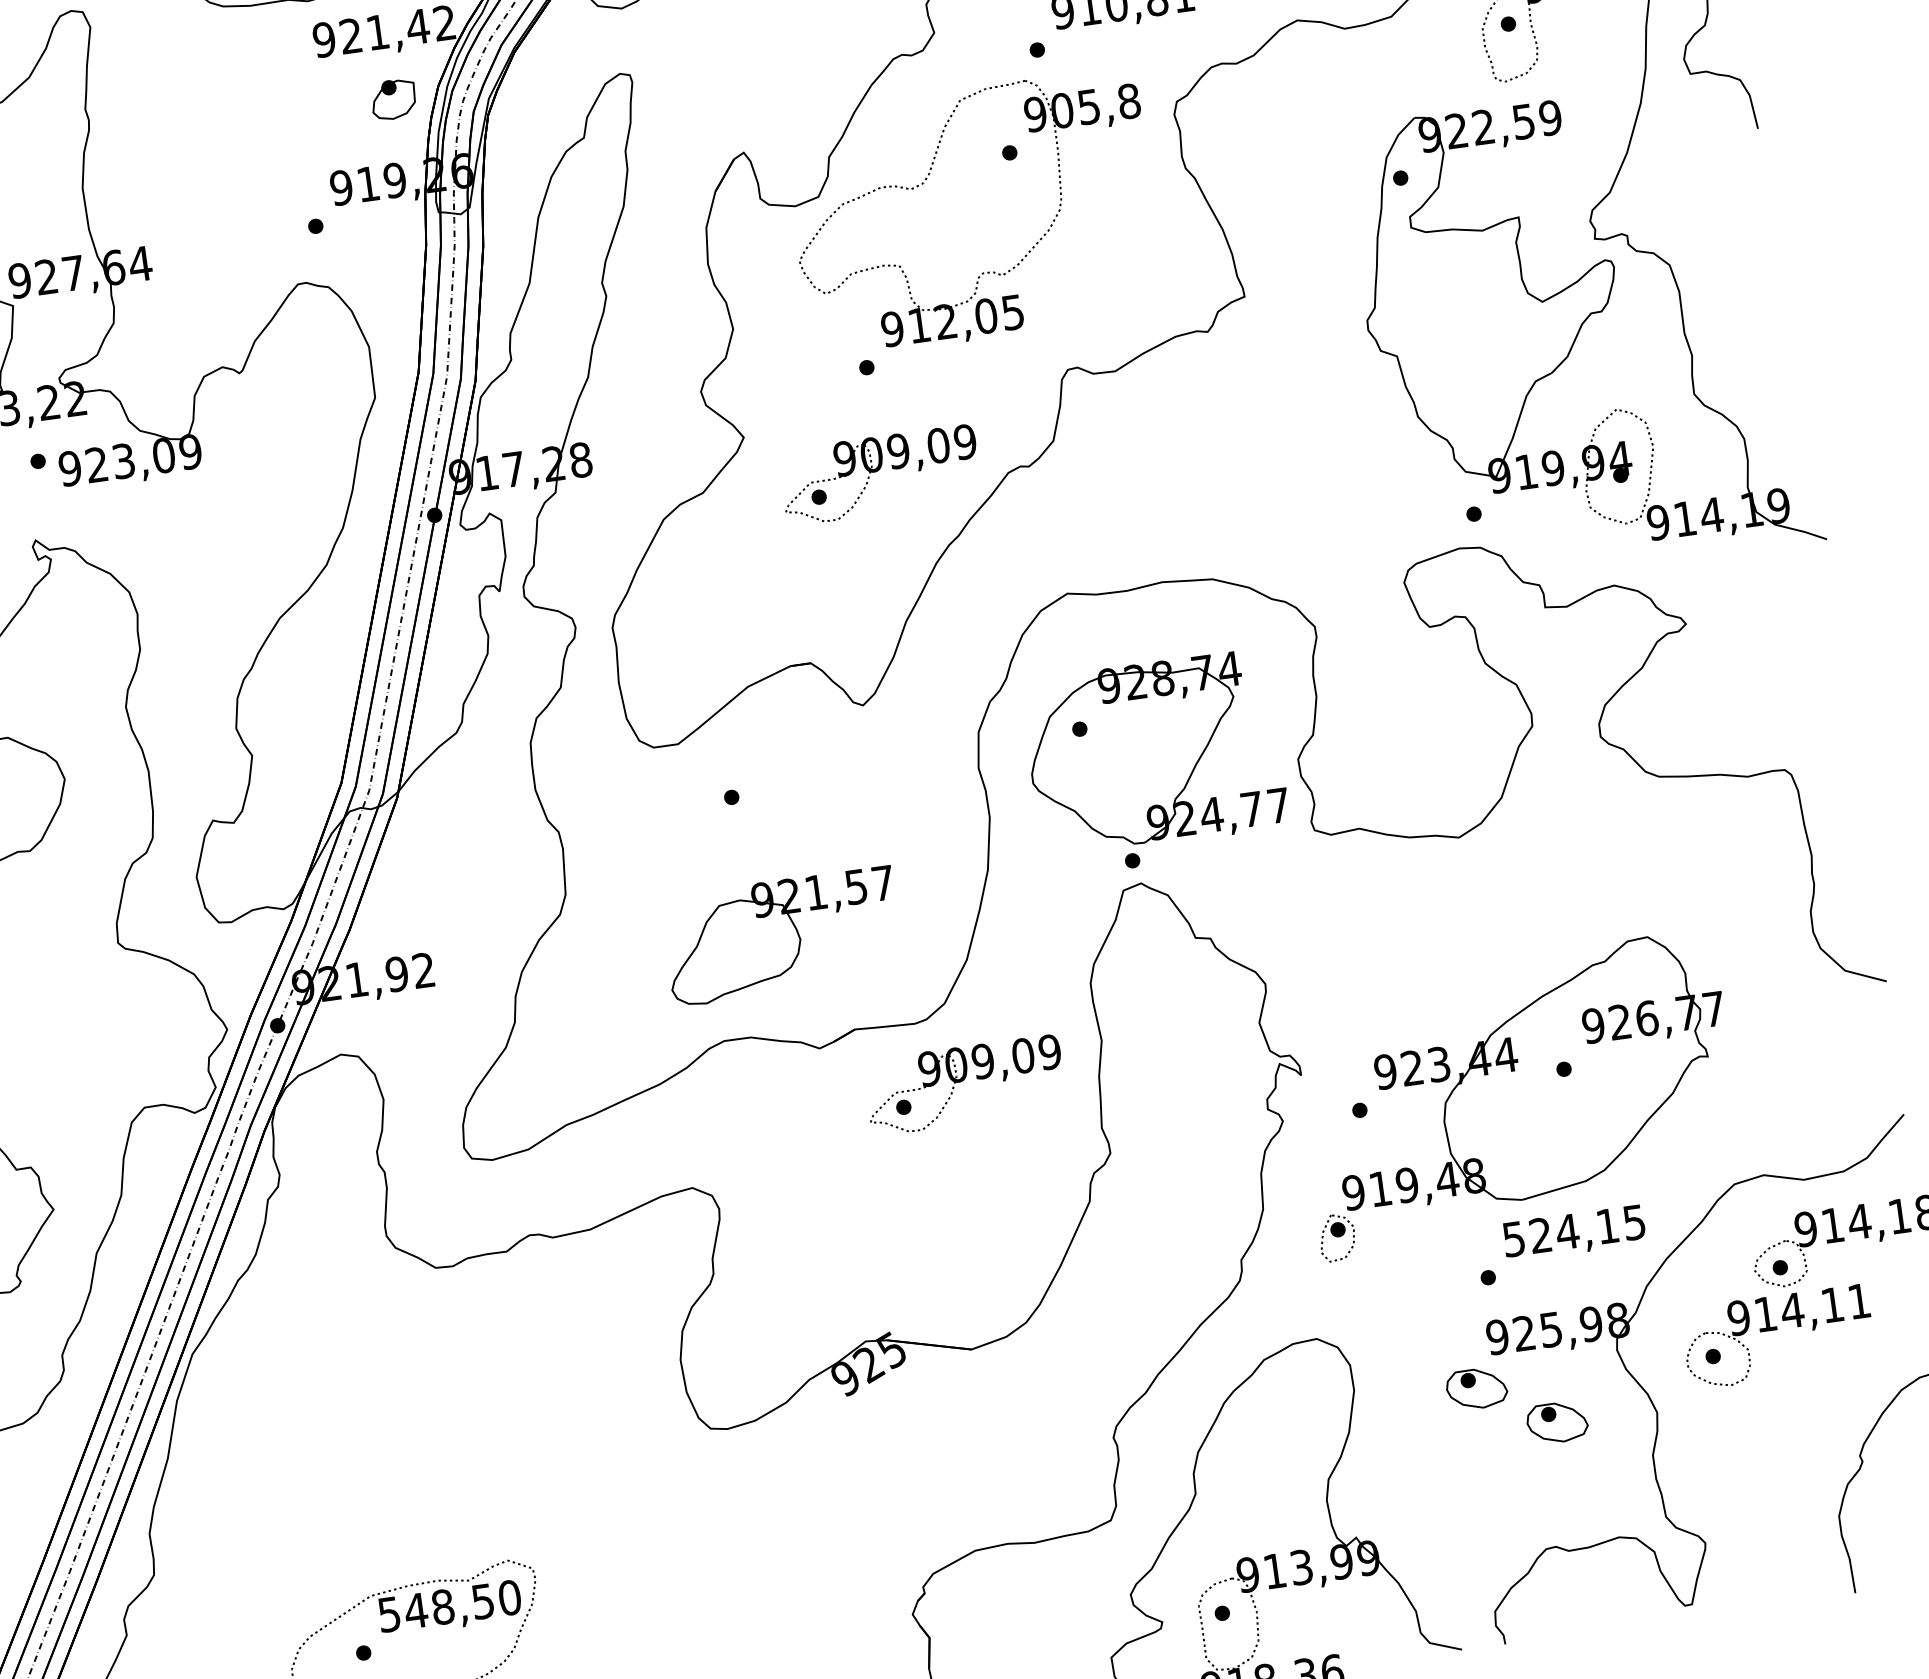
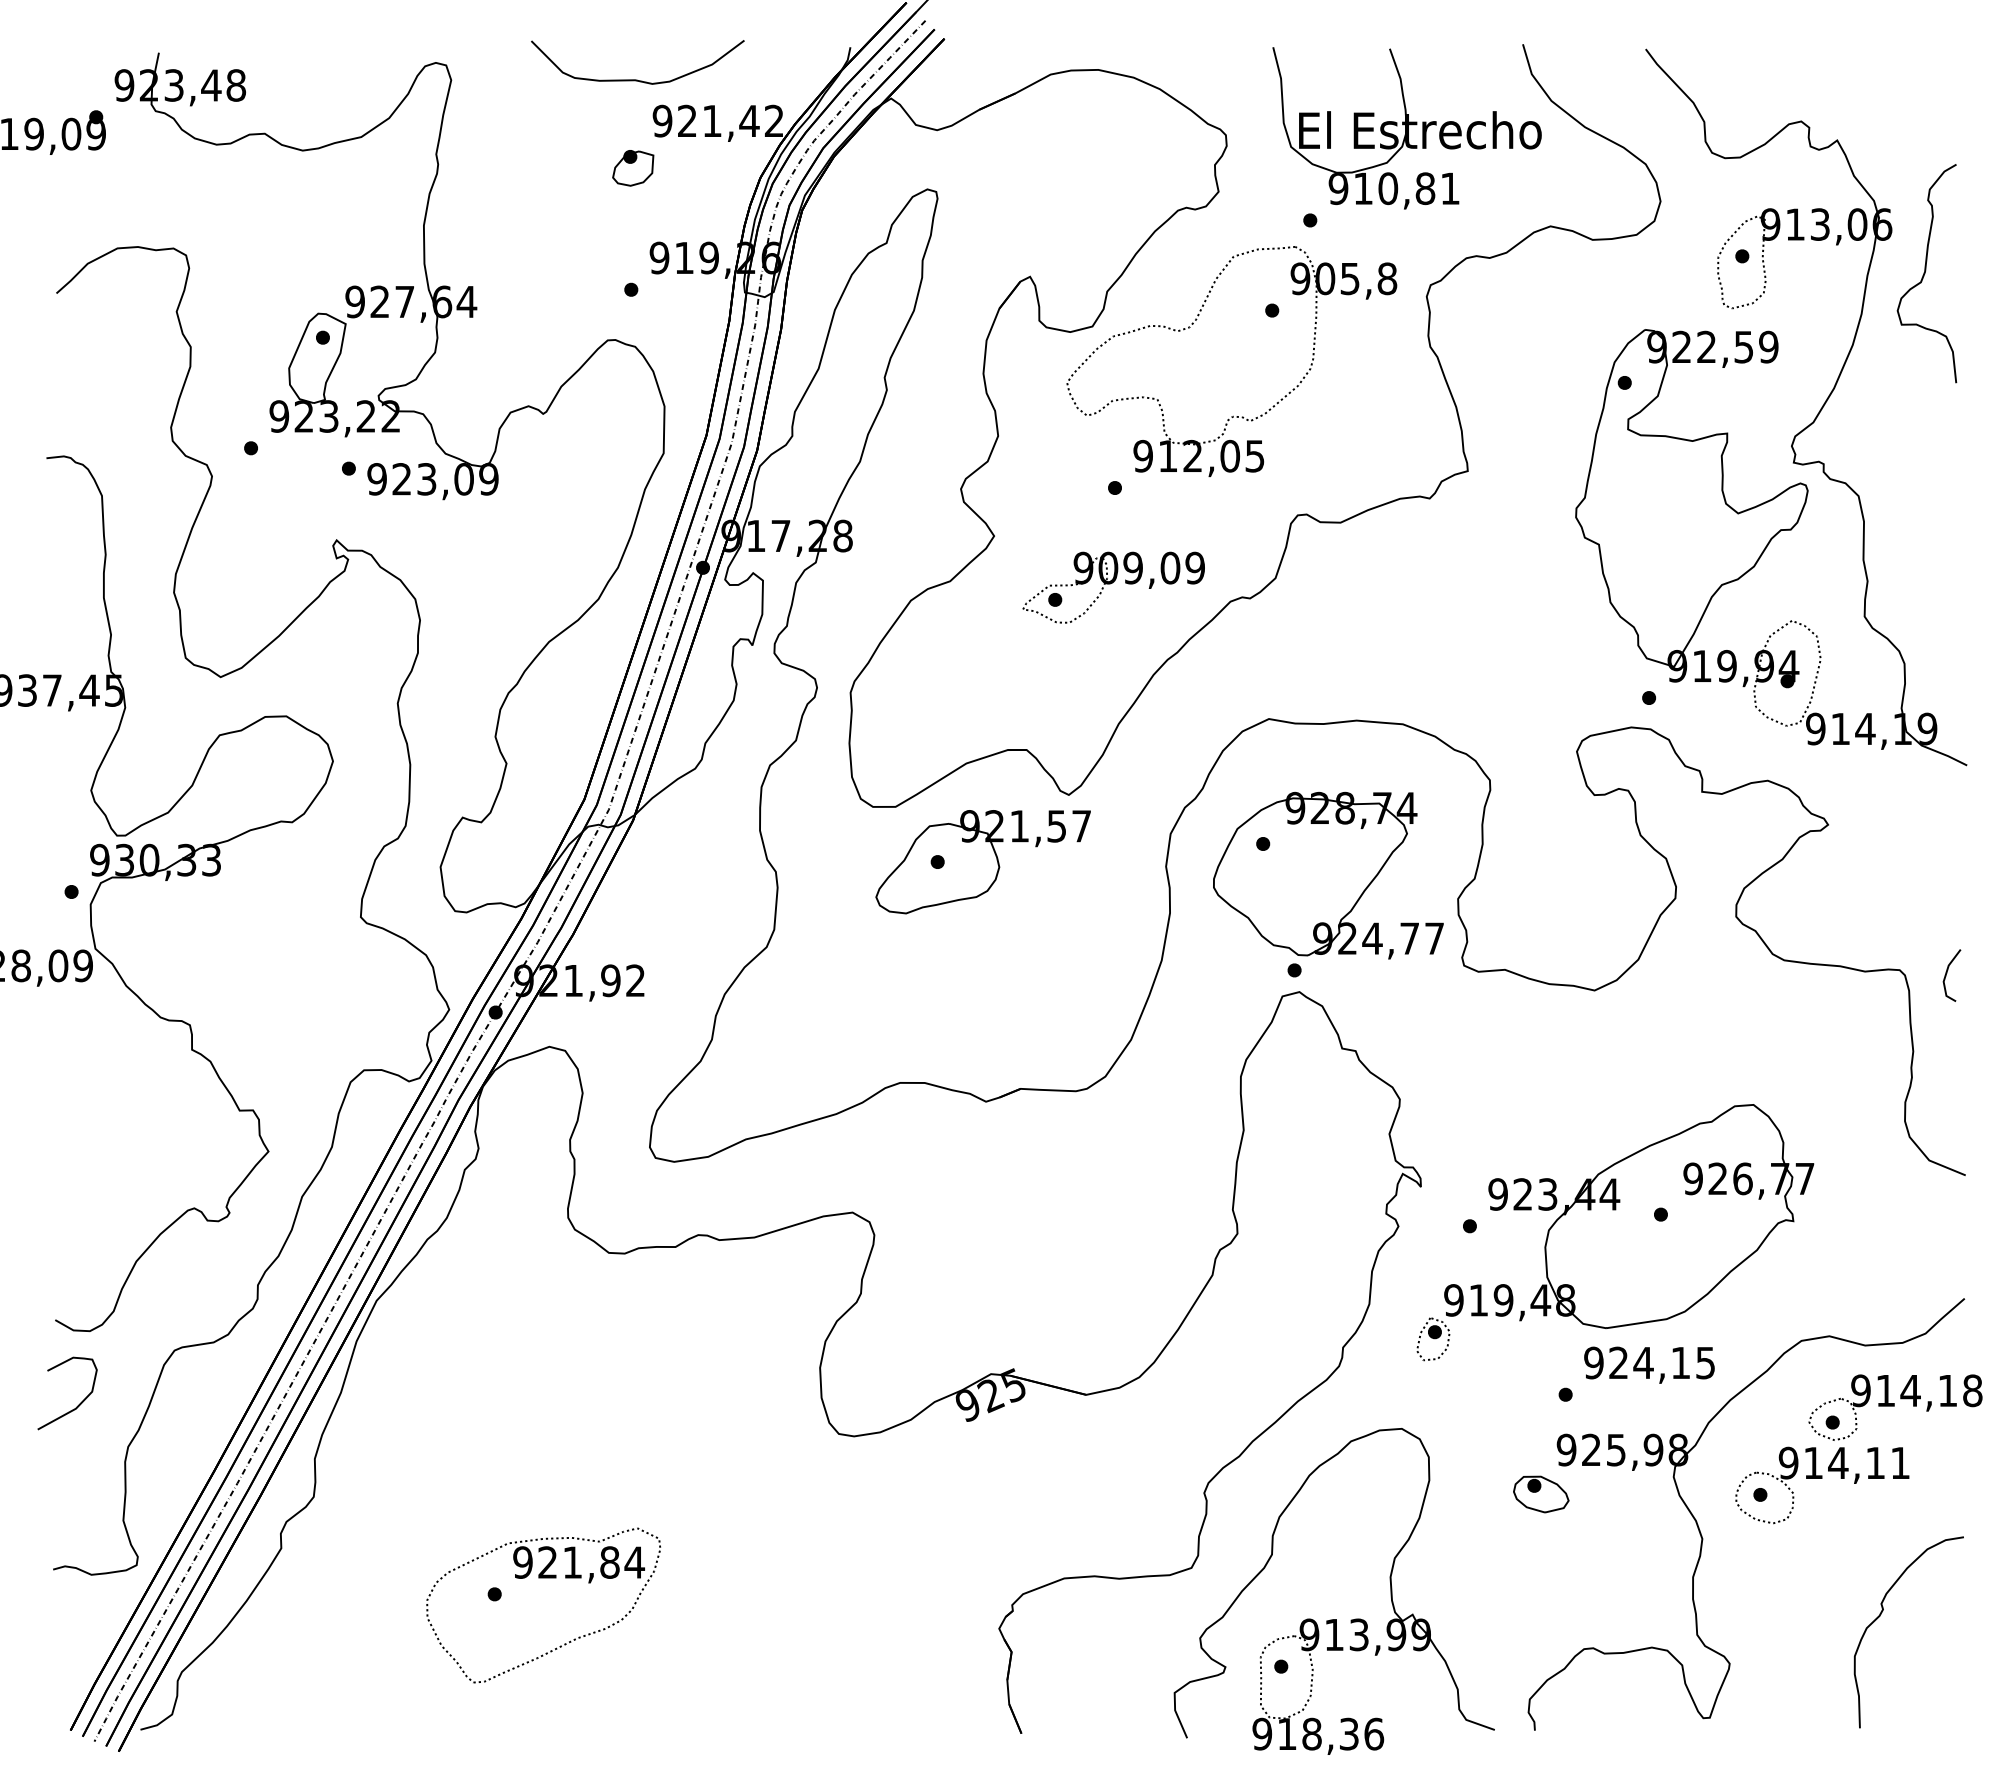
part: (394, 99) -> (633, 168), moved
line: (1836, 766) -> (1947, 973), added
part: (781, 937) -> (982, 862), moved
part: (964, 1085) -> (1113, 1153), removed
text: (1513, 1238) -> (1593, 1362), 524,15 -> 924,15
part: (1557, 1422) -> (1610, 1535), removed
text: (450, 1606) -> (579, 1562), 548,50 -> 921,84

